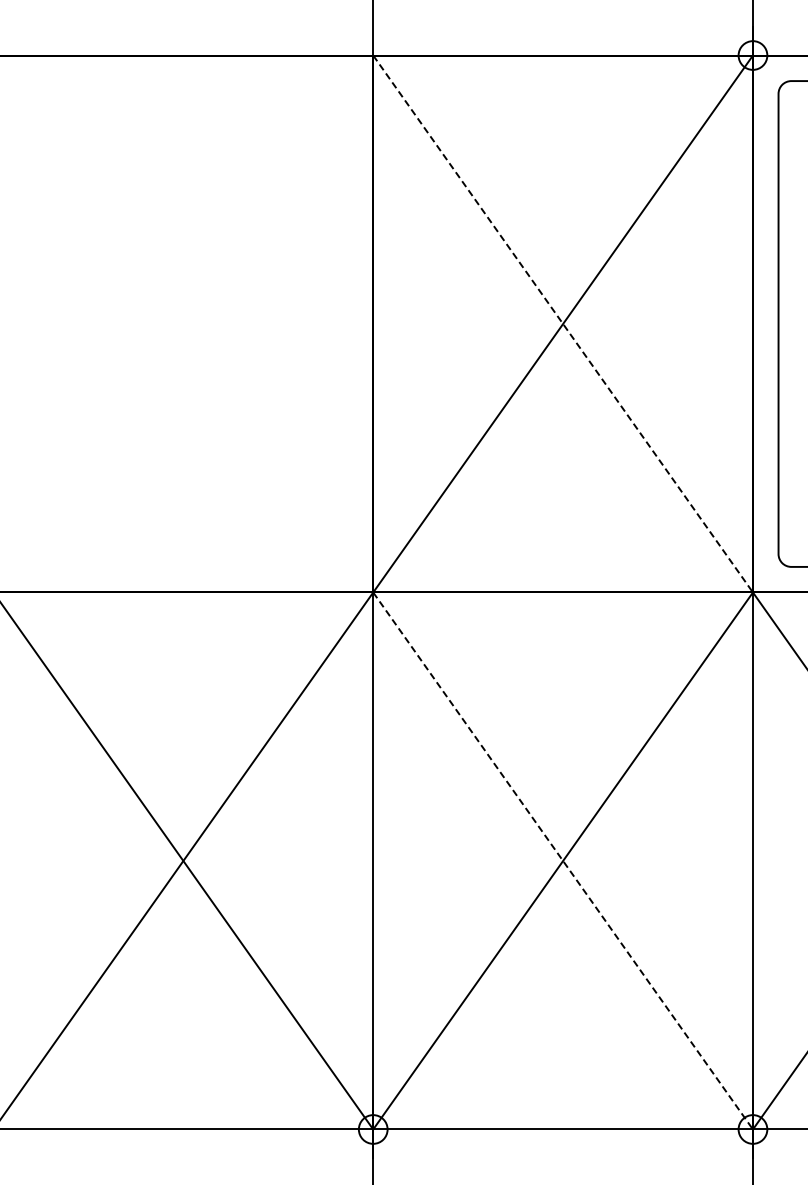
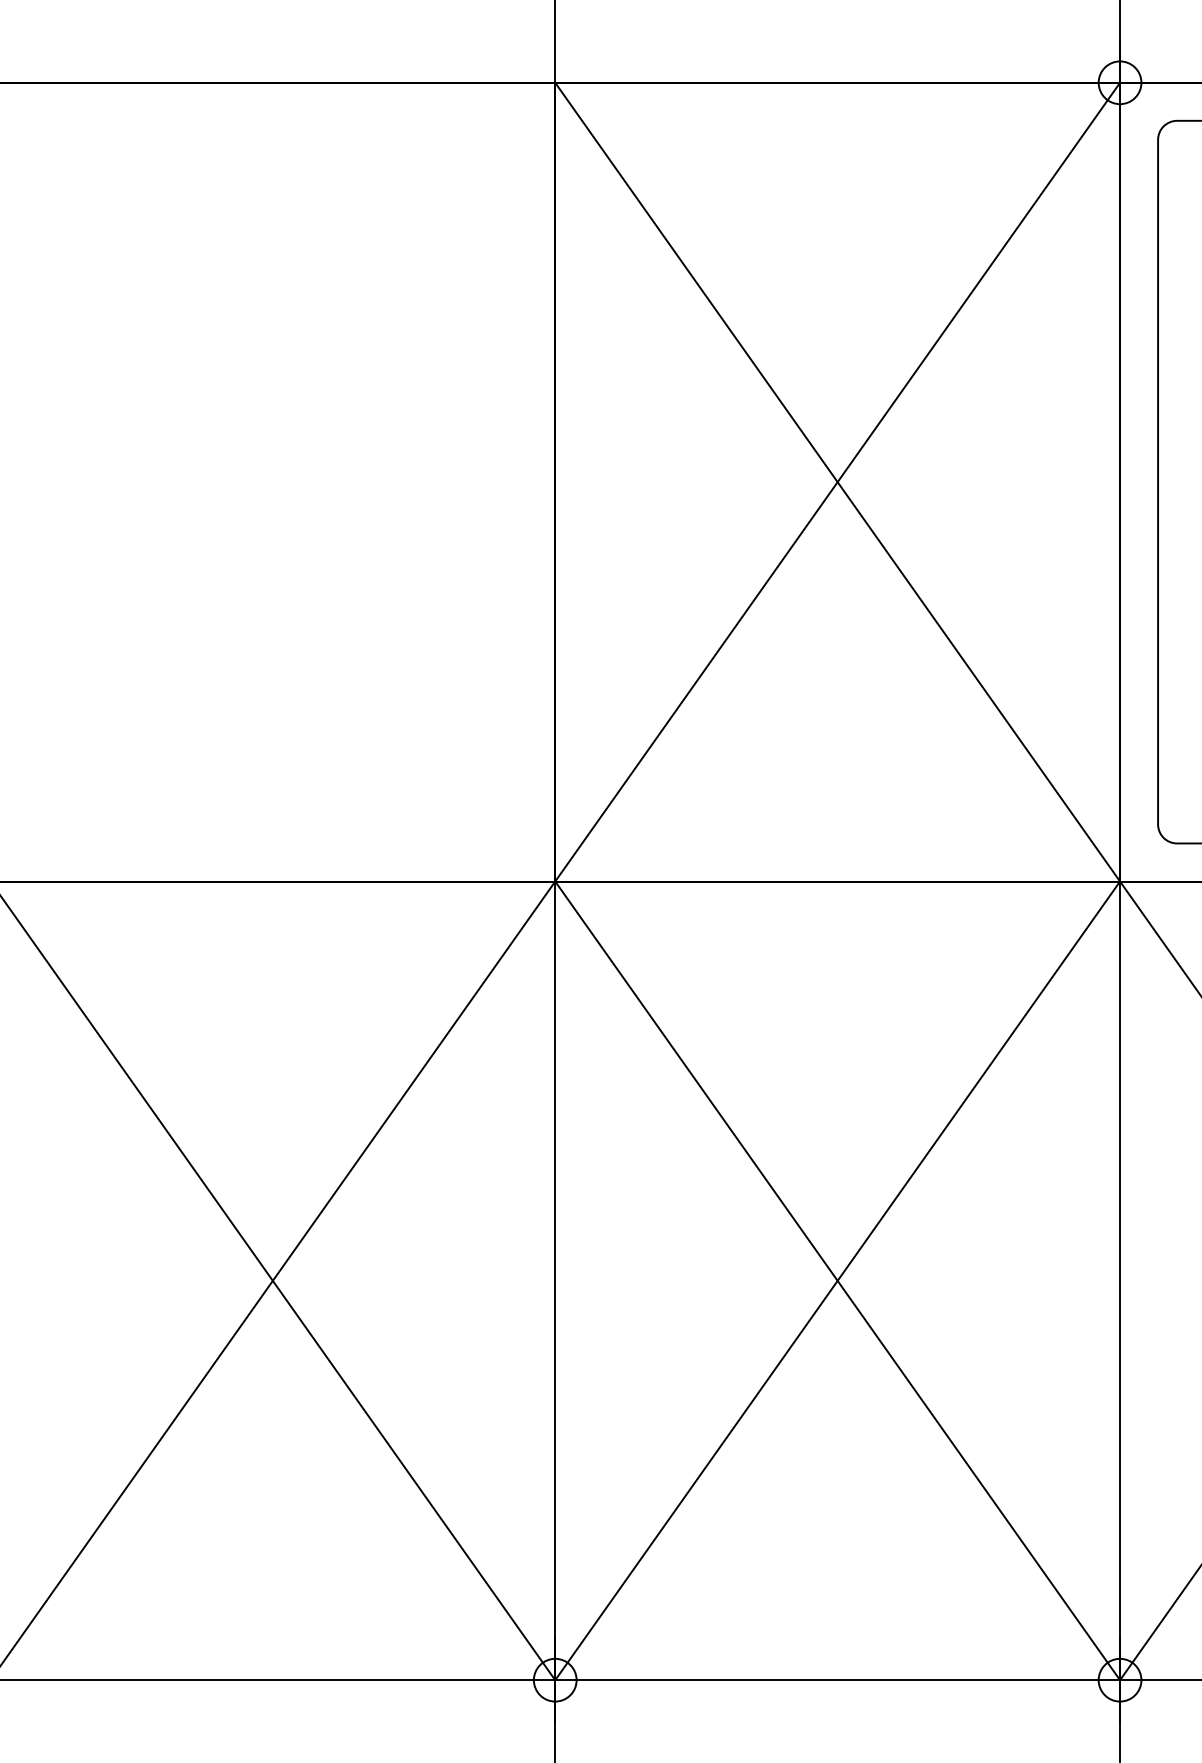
line: (563, 324) -> (838, 482), dashed -> solid
line: (563, 860) -> (838, 1280), dashed -> solid

